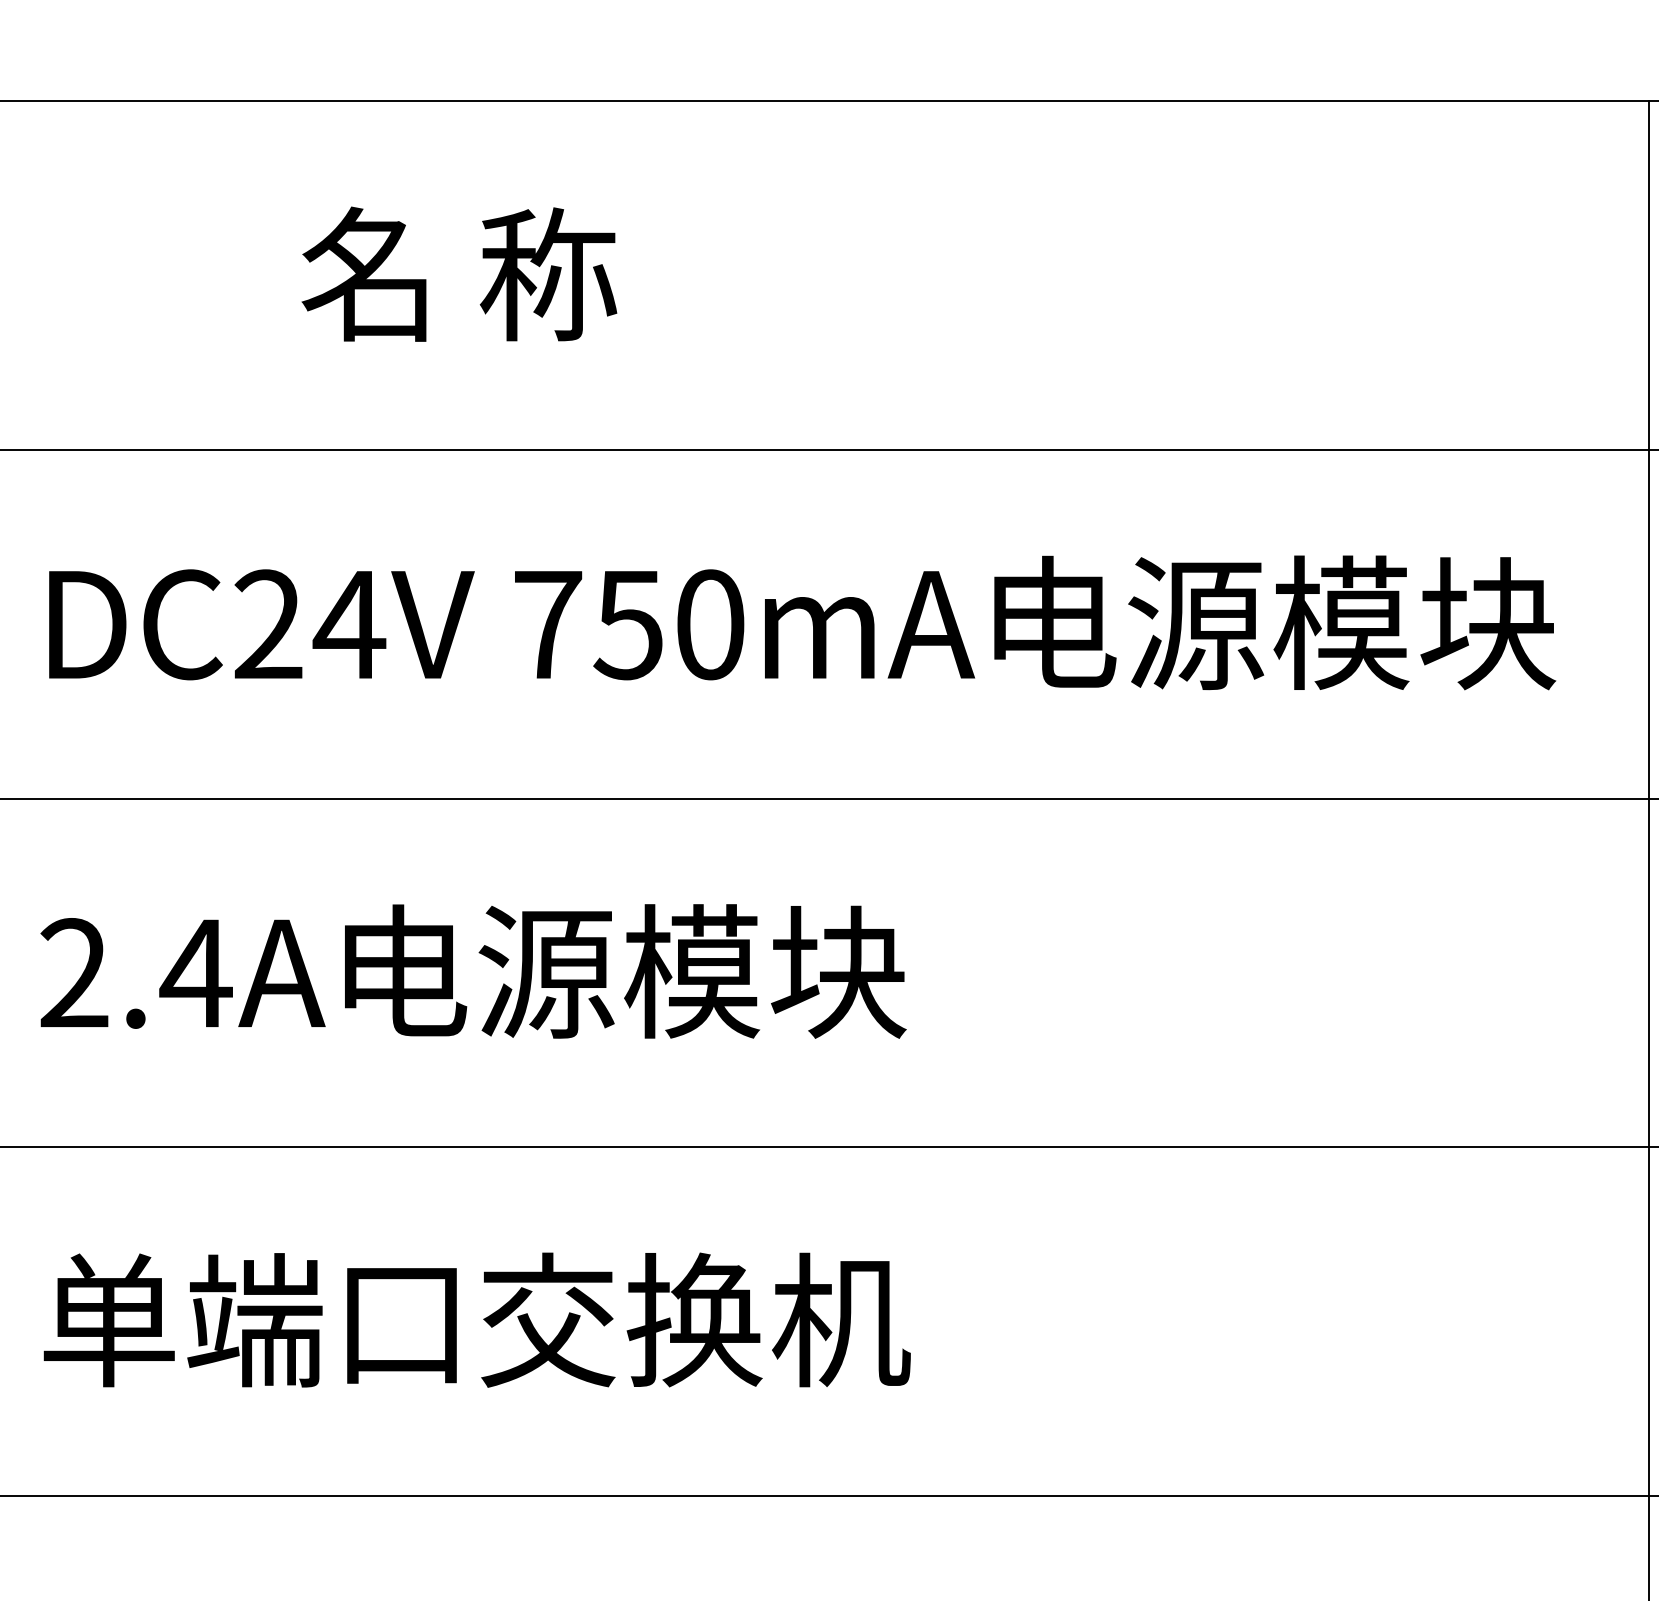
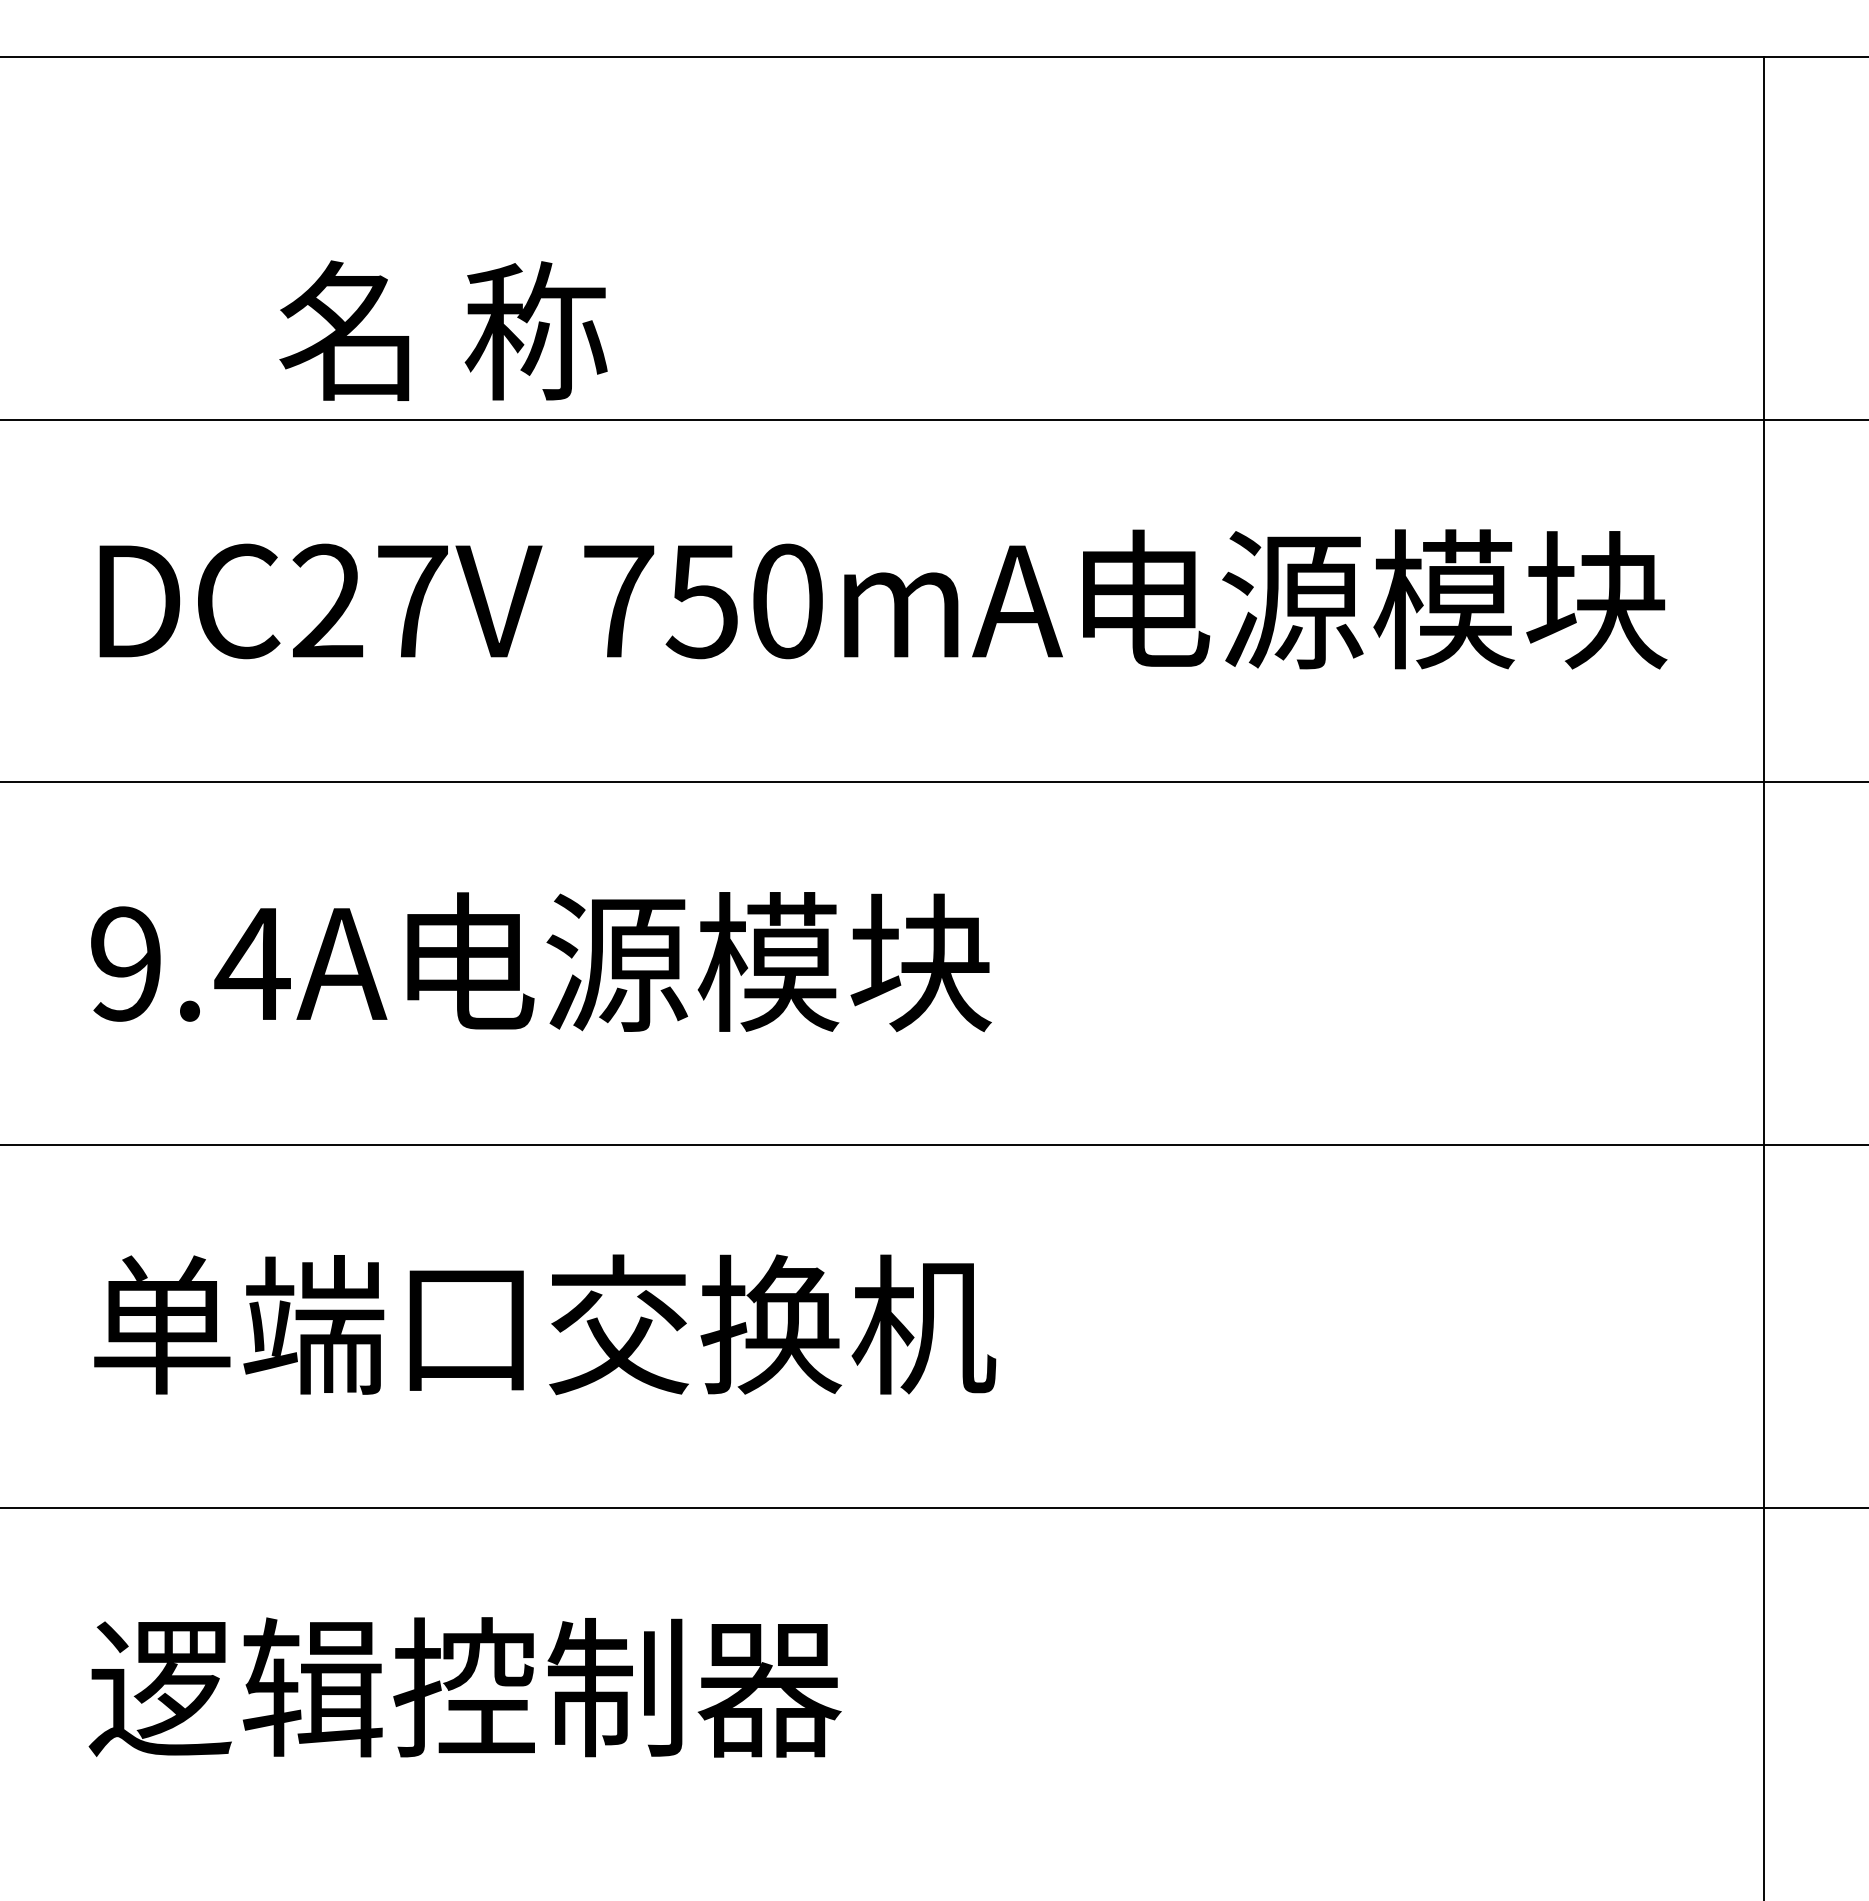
text: (459, 274) -> (443, 330), moved
text: (348, 624) -> (411, 601), DC24V -> DC27V
text: (73, 972) -> (125, 963), 2.4A -> 9.4A

